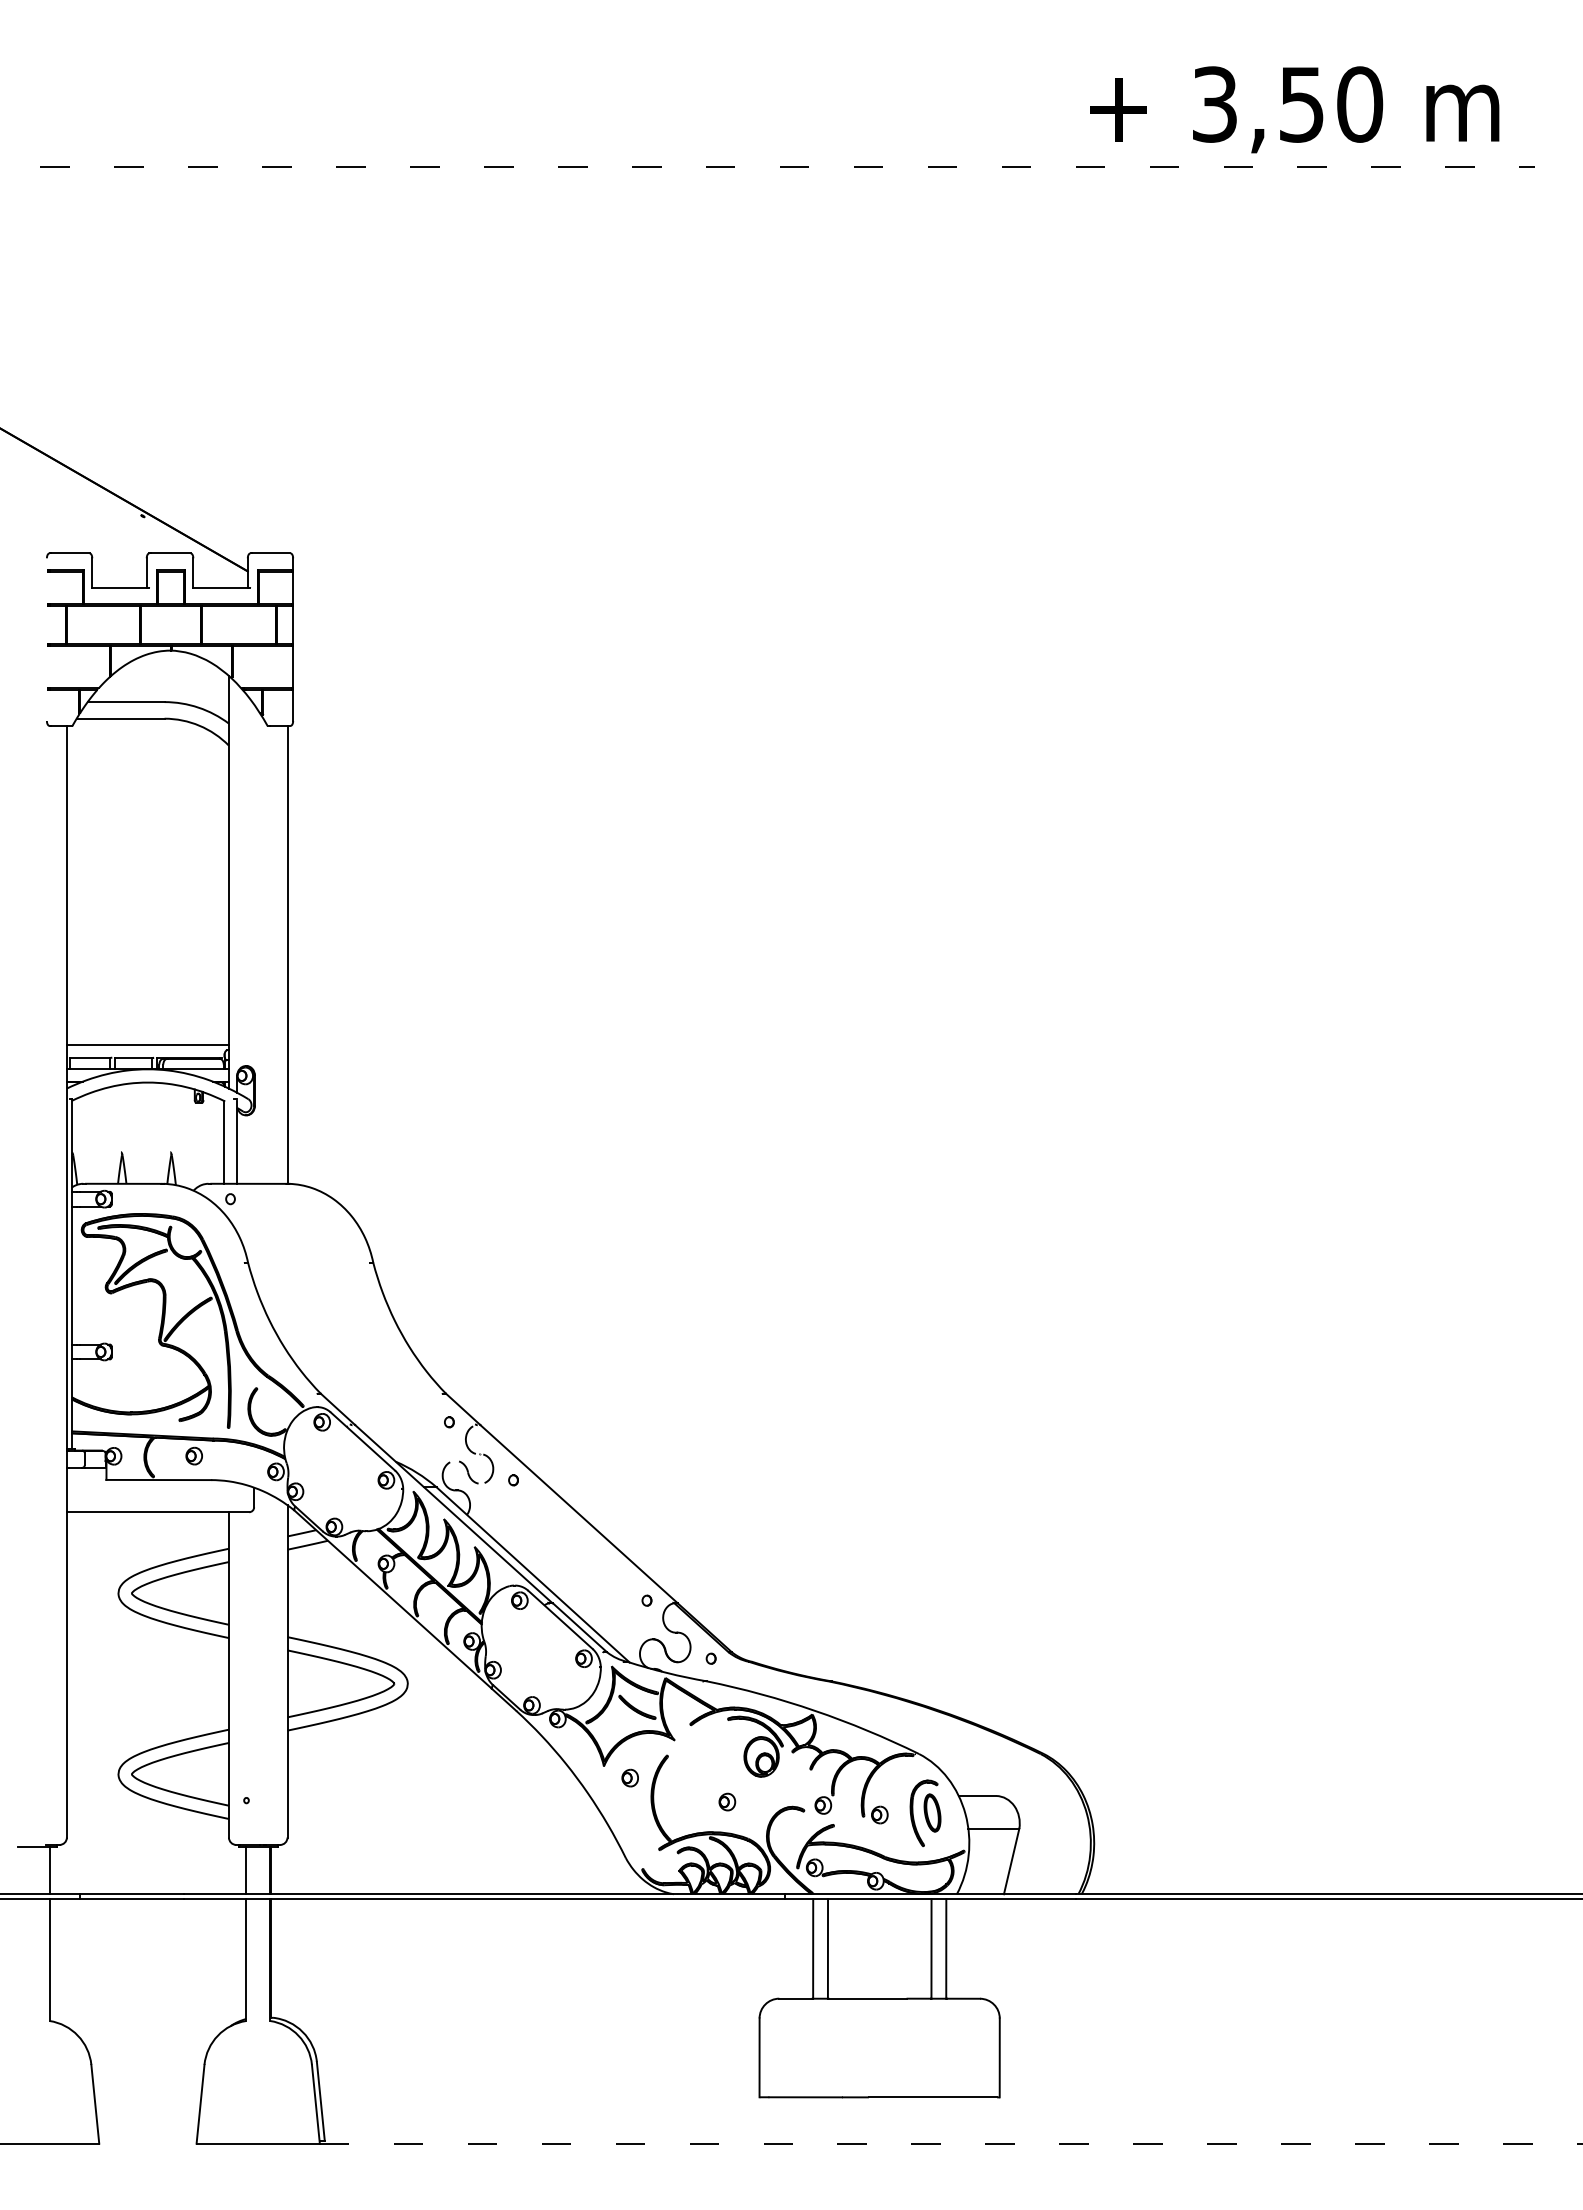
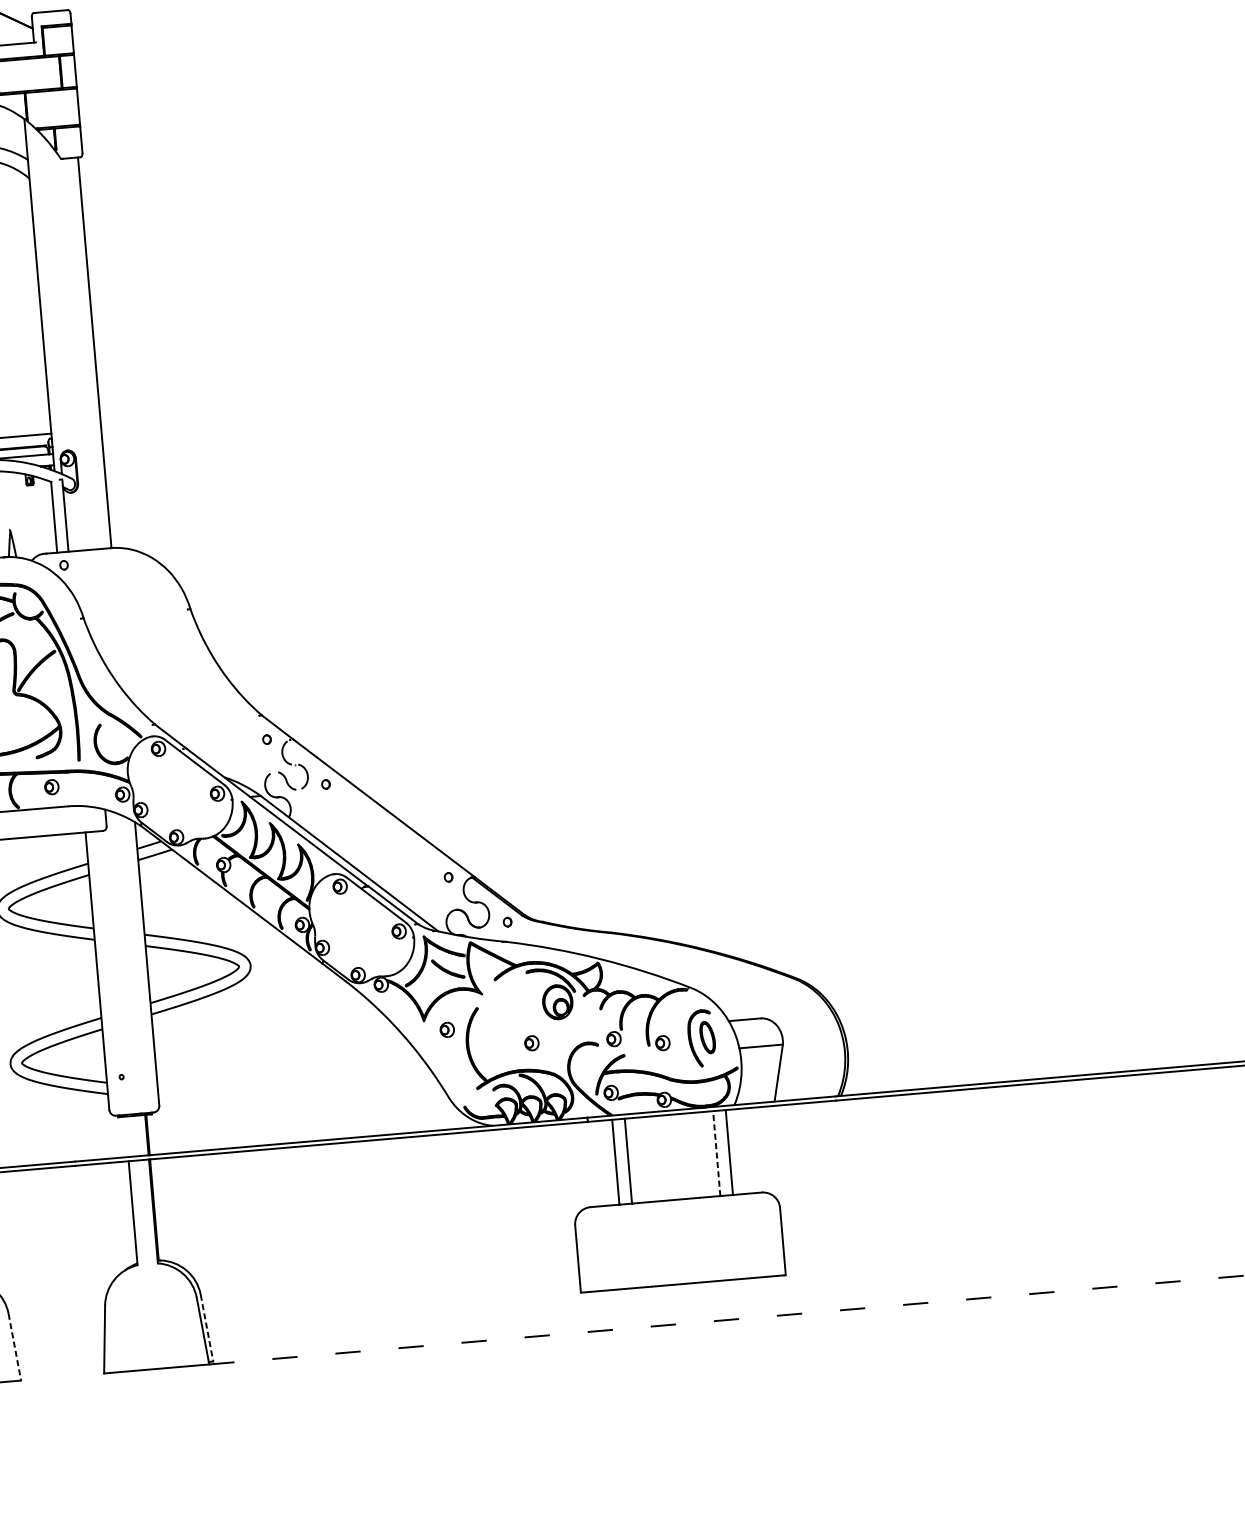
line: (246, 1870) -> (126, 1136), removed
line: (931, 1948) -> (716, 1153), solid -> dashed
line: (320, 2101) -> (206, 1328), solid -> dashed
line: (95, 2104) -> (15, 1347), solid -> dashed

